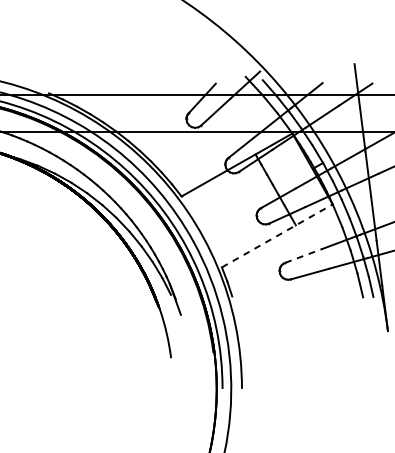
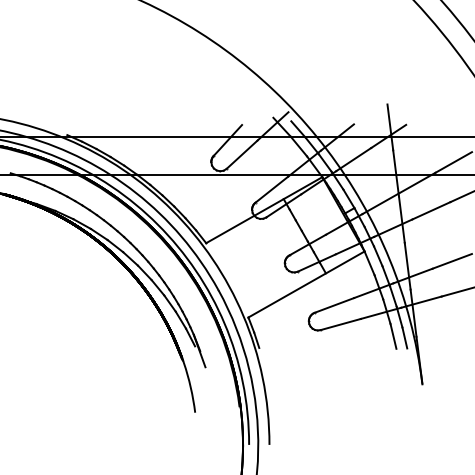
line: (277, 235) -> (306, 284), dashed -> solid
line: (304, 255) -> (334, 305), dashed -> solid

